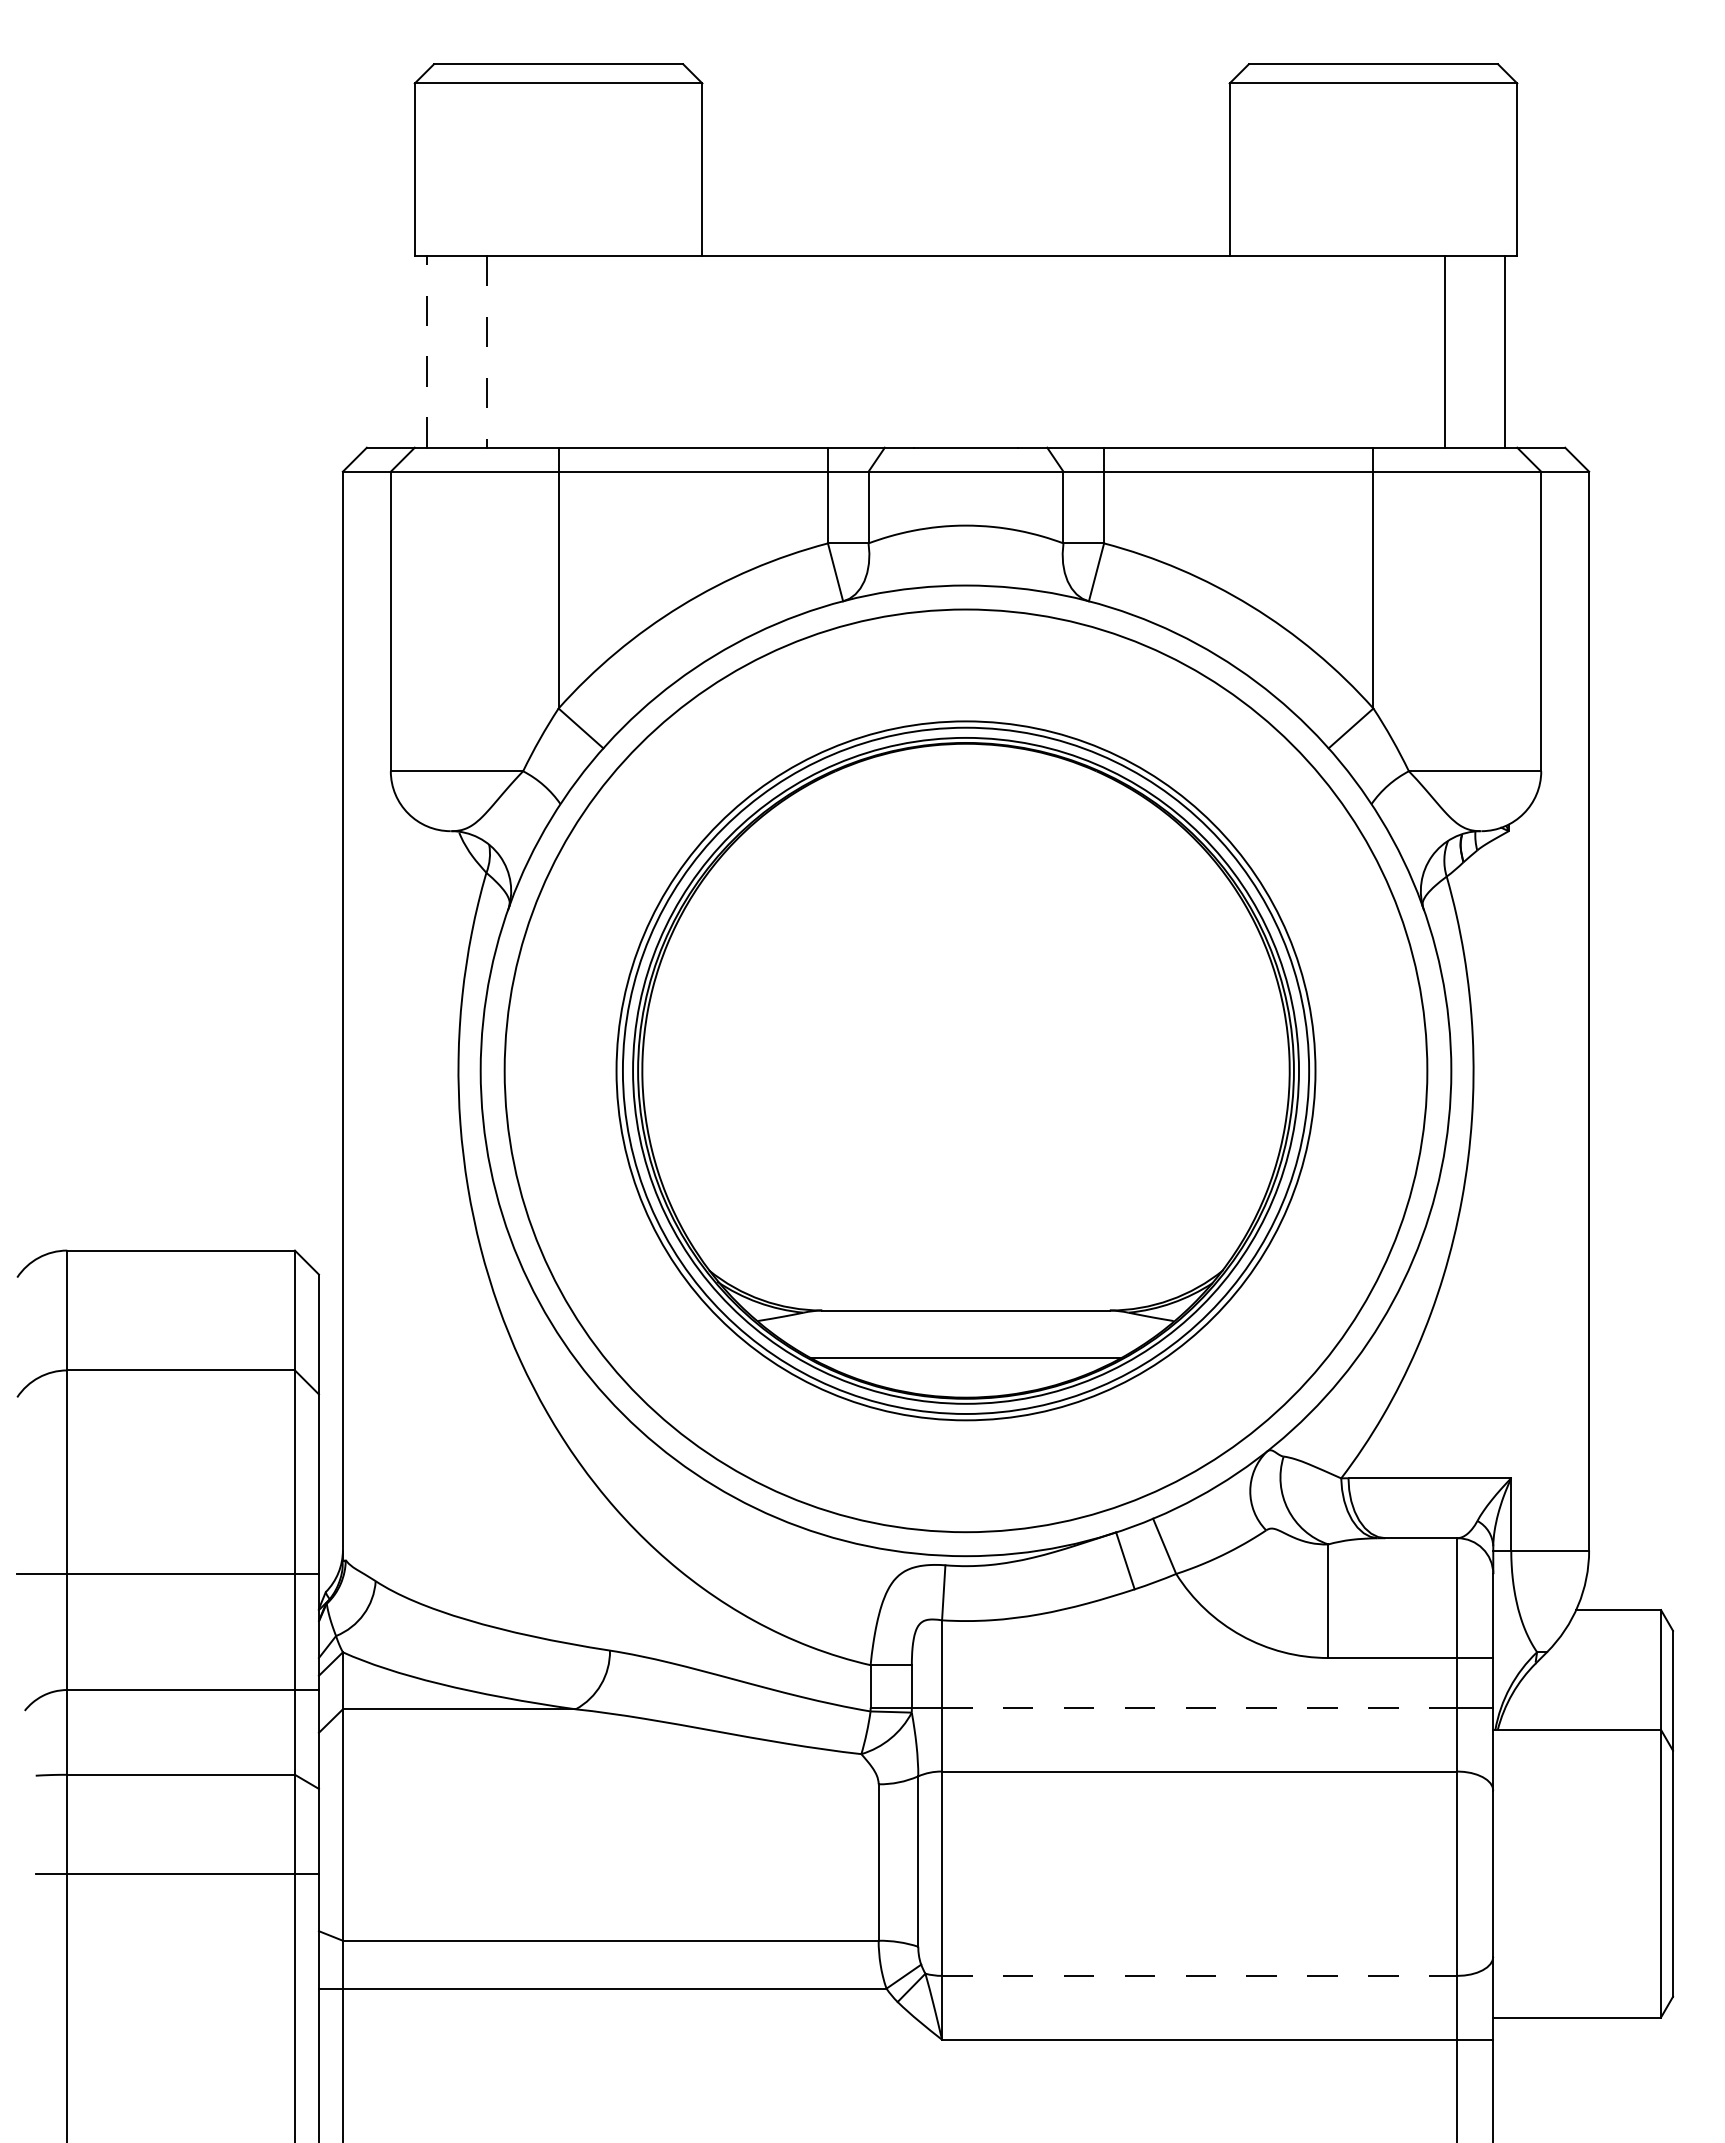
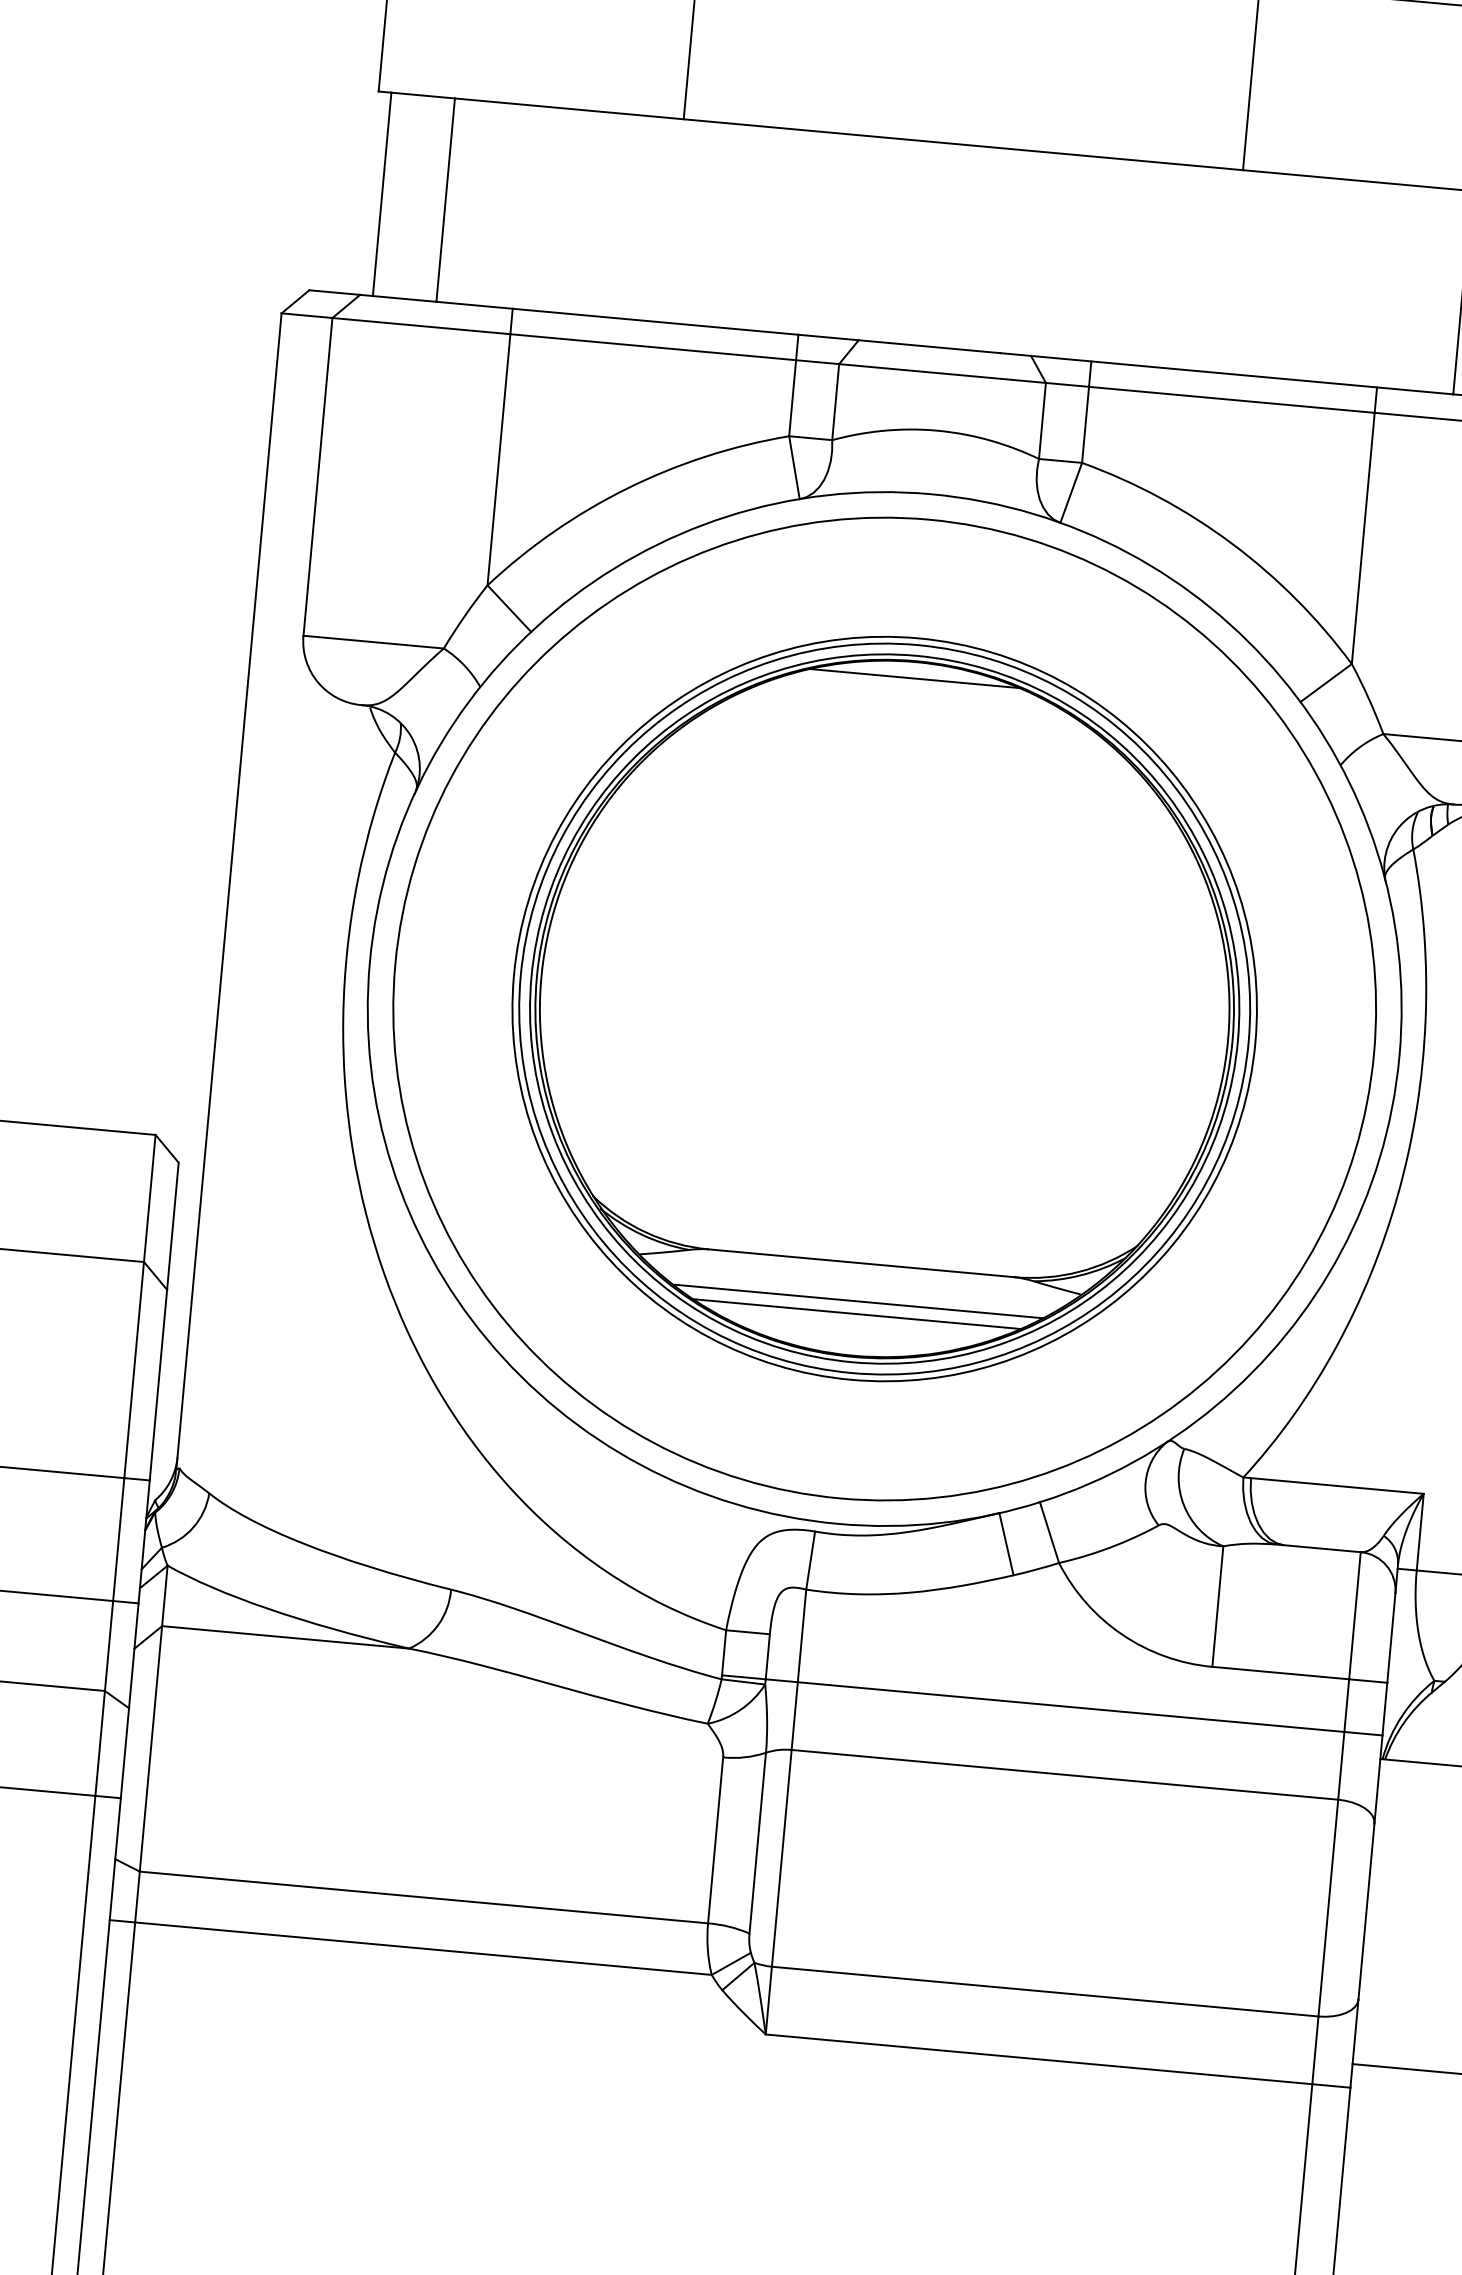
line: (426, 351) -> (381, 193), dashed -> solid
line: (486, 351) -> (445, 199), dashed -> solid
line: (965, 759) -> (914, 678), added
line: (966, 1346) -> (858, 1301), added
line: (1199, 1707) -> (1070, 1706), dashed -> solid
line: (1199, 1975) -> (1045, 1991), dashed -> solid

